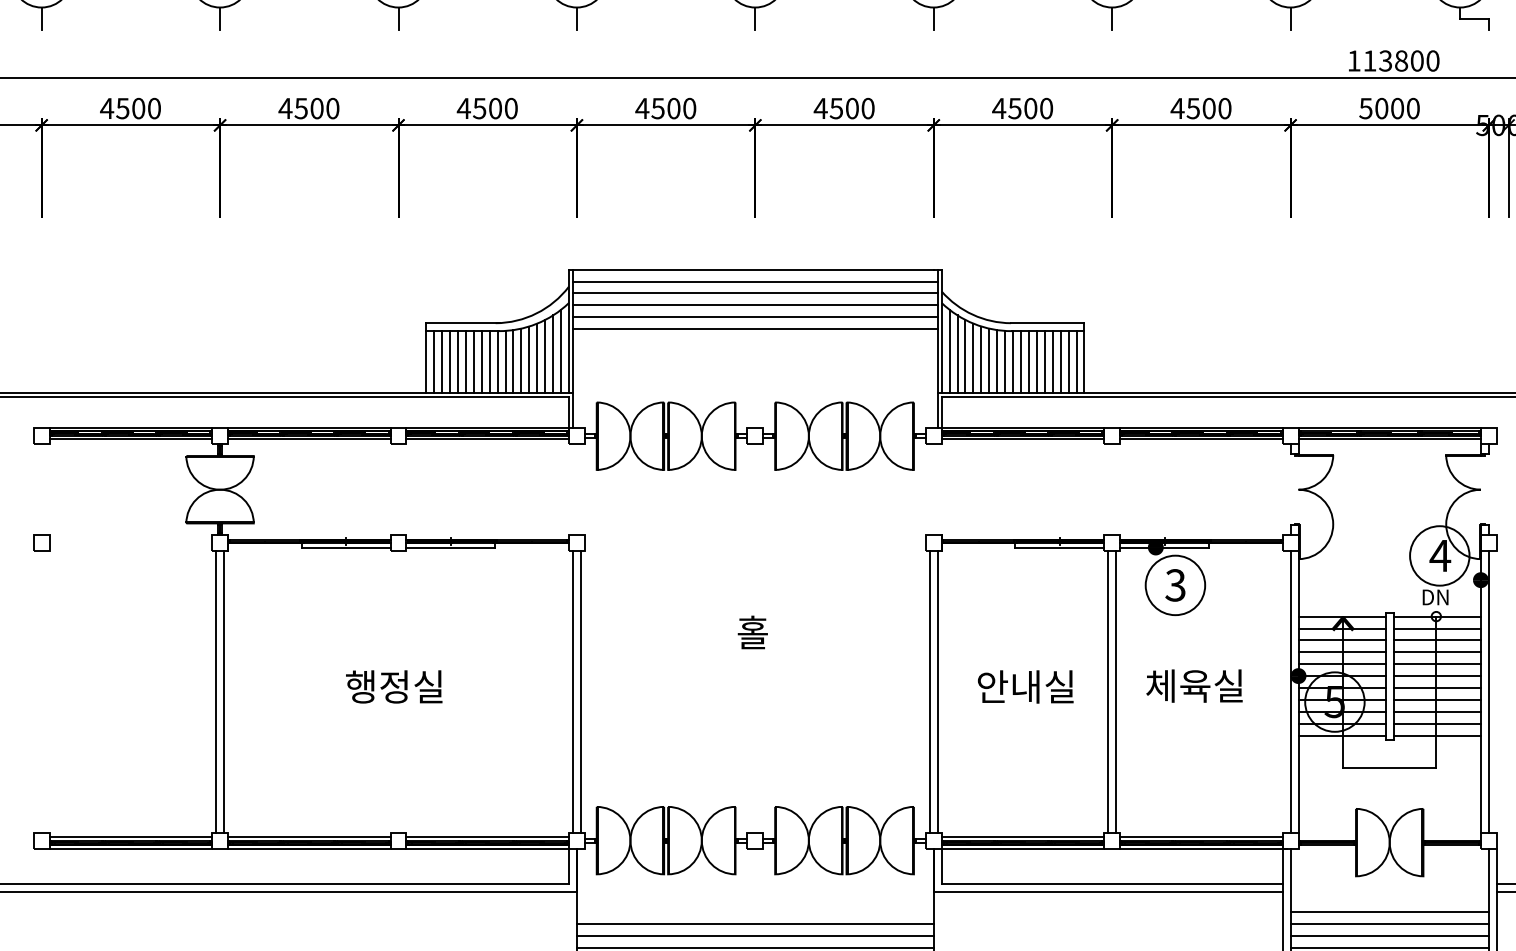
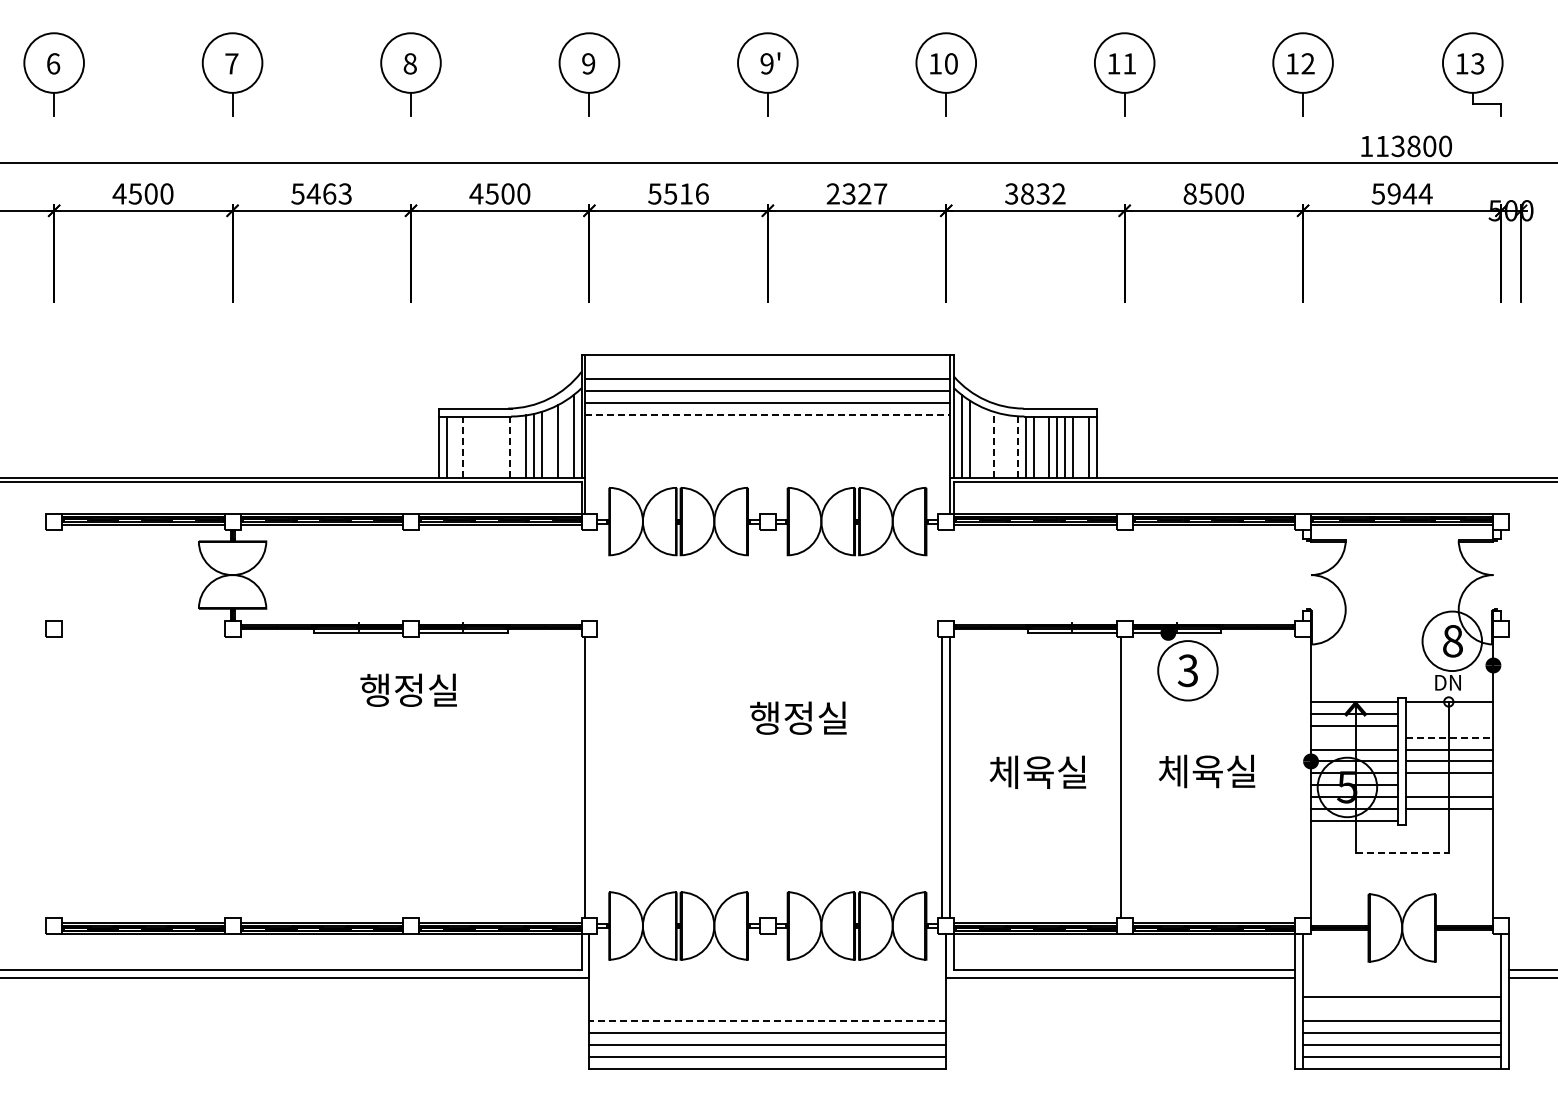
text: (308, 108) -> (320, 193), 4500 -> 5463
text: (665, 108) -> (677, 193), 4500 -> 5516
text: (844, 108) -> (856, 193), 4500 -> 2327
text: (1022, 108) -> (1034, 193), 4500 -> 3832
text: (1178, 108) -> (1190, 193), 4500 -> 8500
text: (1397, 108) -> (1409, 193), 5000 -> 5944
line: (755, 281) -> (767, 366), removed
line: (756, 329) -> (768, 414), solid -> dashed
line: (553, 353) -> (565, 438), removed
line: (965, 356) -> (977, 441), removed
line: (537, 358) -> (549, 443), removed
line: (973, 358) -> (985, 443), removed
line: (981, 359) -> (993, 444), solid -> dashed
line: (989, 360) -> (1001, 445), removed
line: (442, 361) -> (454, 446), removed
line: (458, 361) -> (470, 446), removed
line: (466, 361) -> (478, 446), removed
line: (474, 361) -> (486, 446), removed
line: (482, 361) -> (494, 446), removed
line: (490, 361) -> (502, 446), removed
line: (506, 361) -> (518, 446), removed
line: (997, 361) -> (1009, 446), removed
line: (1029, 361) -> (1041, 446), removed
line: (1069, 361) -> (1081, 446), removed
line: (450, 362) -> (462, 447), solid -> dashed
line: (498, 362) -> (510, 447), solid -> dashed
line: (1005, 362) -> (1017, 447), solid -> dashed
text: (1440, 556) -> (1452, 641), 4 -> 8
line: (1437, 628) -> (1449, 713), removed
text: (786, 632) -> (798, 717), 홀 -> 행정실
line: (1437, 640) -> (1449, 725), removed
line: (1342, 652) -> (1354, 737), removed
line: (1437, 652) -> (1449, 737), solid -> dashed
text: (394, 686) -> (408, 689), moved
text: (1009, 686) -> (1021, 771), 안내실 -> 체육실
line: (216, 692) -> (228, 777), removed
line: (224, 692) -> (236, 777), removed
line: (581, 692) -> (593, 777), removed
line: (1116, 692) -> (1128, 777), removed
line: (1291, 692) -> (1303, 777), removed
line: (1489, 692) -> (1501, 777), removed
line: (1437, 700) -> (1449, 785), removed
line: (1437, 735) -> (1449, 820), removed
line: (1390, 767) -> (1402, 852), solid -> dashed
line: (755, 924) -> (767, 1009), removed
line: (1390, 924) -> (1402, 1009), removed
line: (755, 936) -> (767, 1021), solid -> dashed

